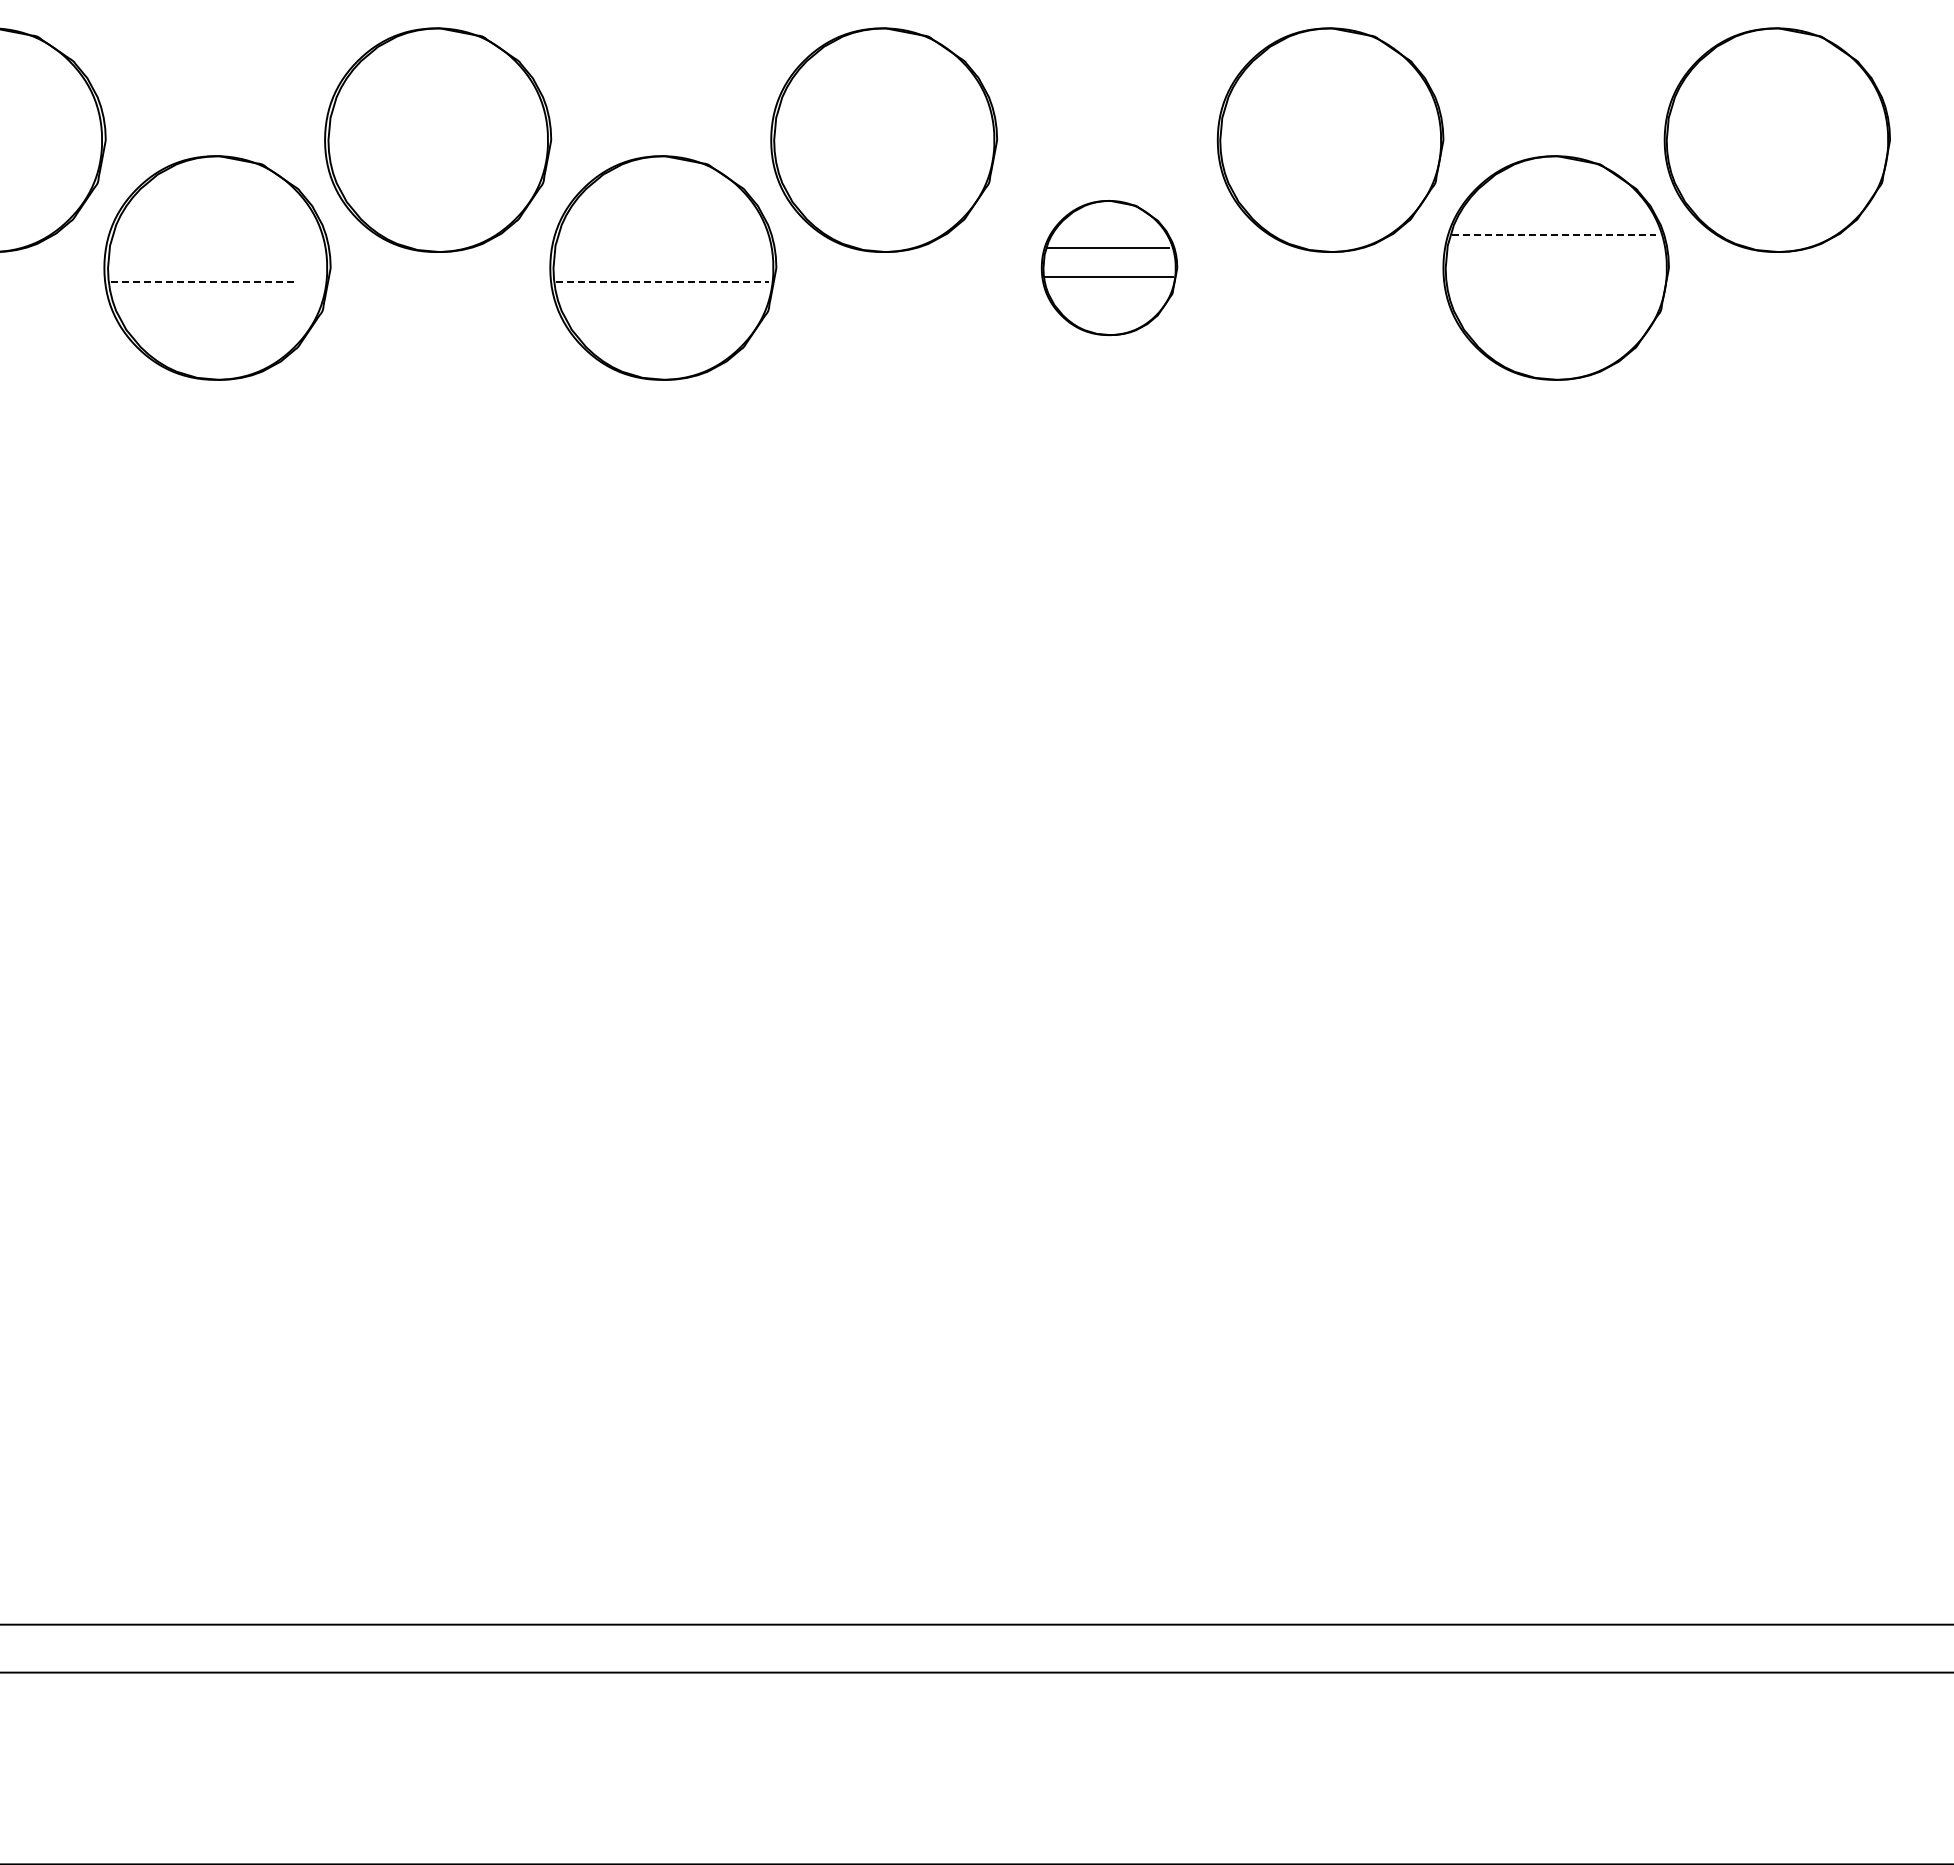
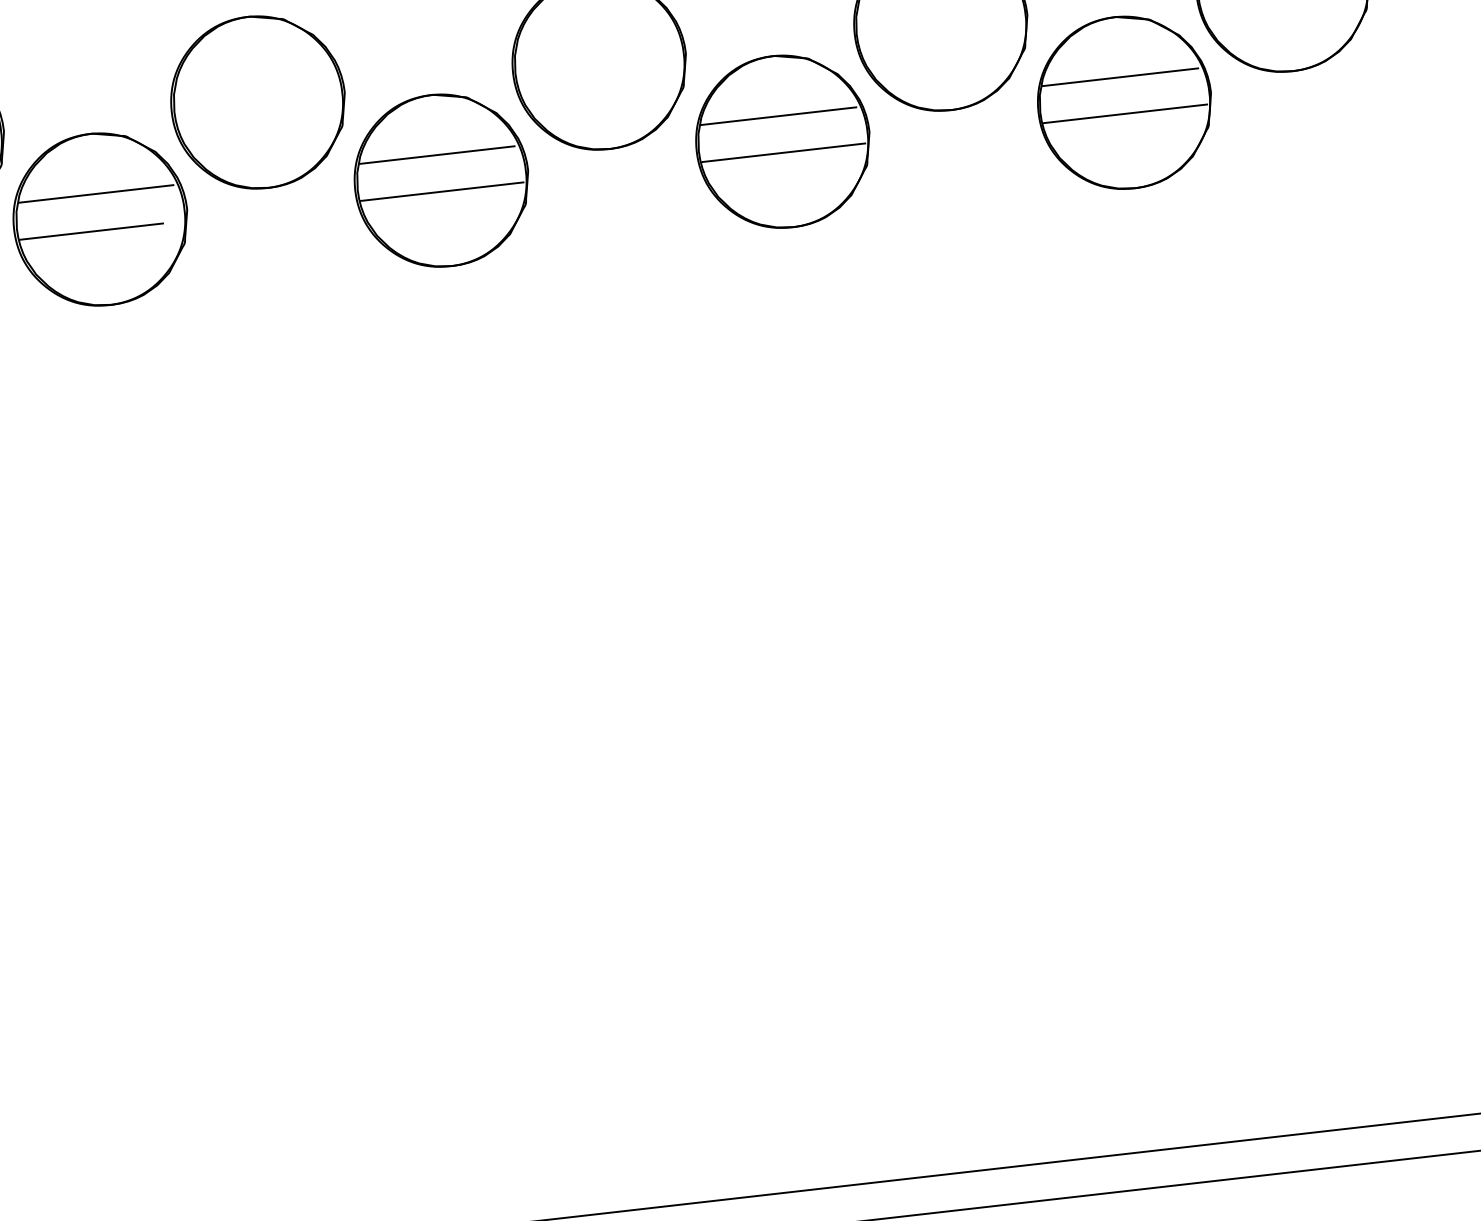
line: (215, 234) -> (96, 193), added
line: (661, 234) -> (437, 155), added
line: (1554, 234) -> (1120, 77), dashed -> solid
part: (1109, 267) -> (783, 141), size x1.67
line: (204, 282) -> (91, 231), dashed -> solid
line: (662, 282) -> (442, 191), dashed -> solid
line: (1555, 282) -> (1125, 113), added

